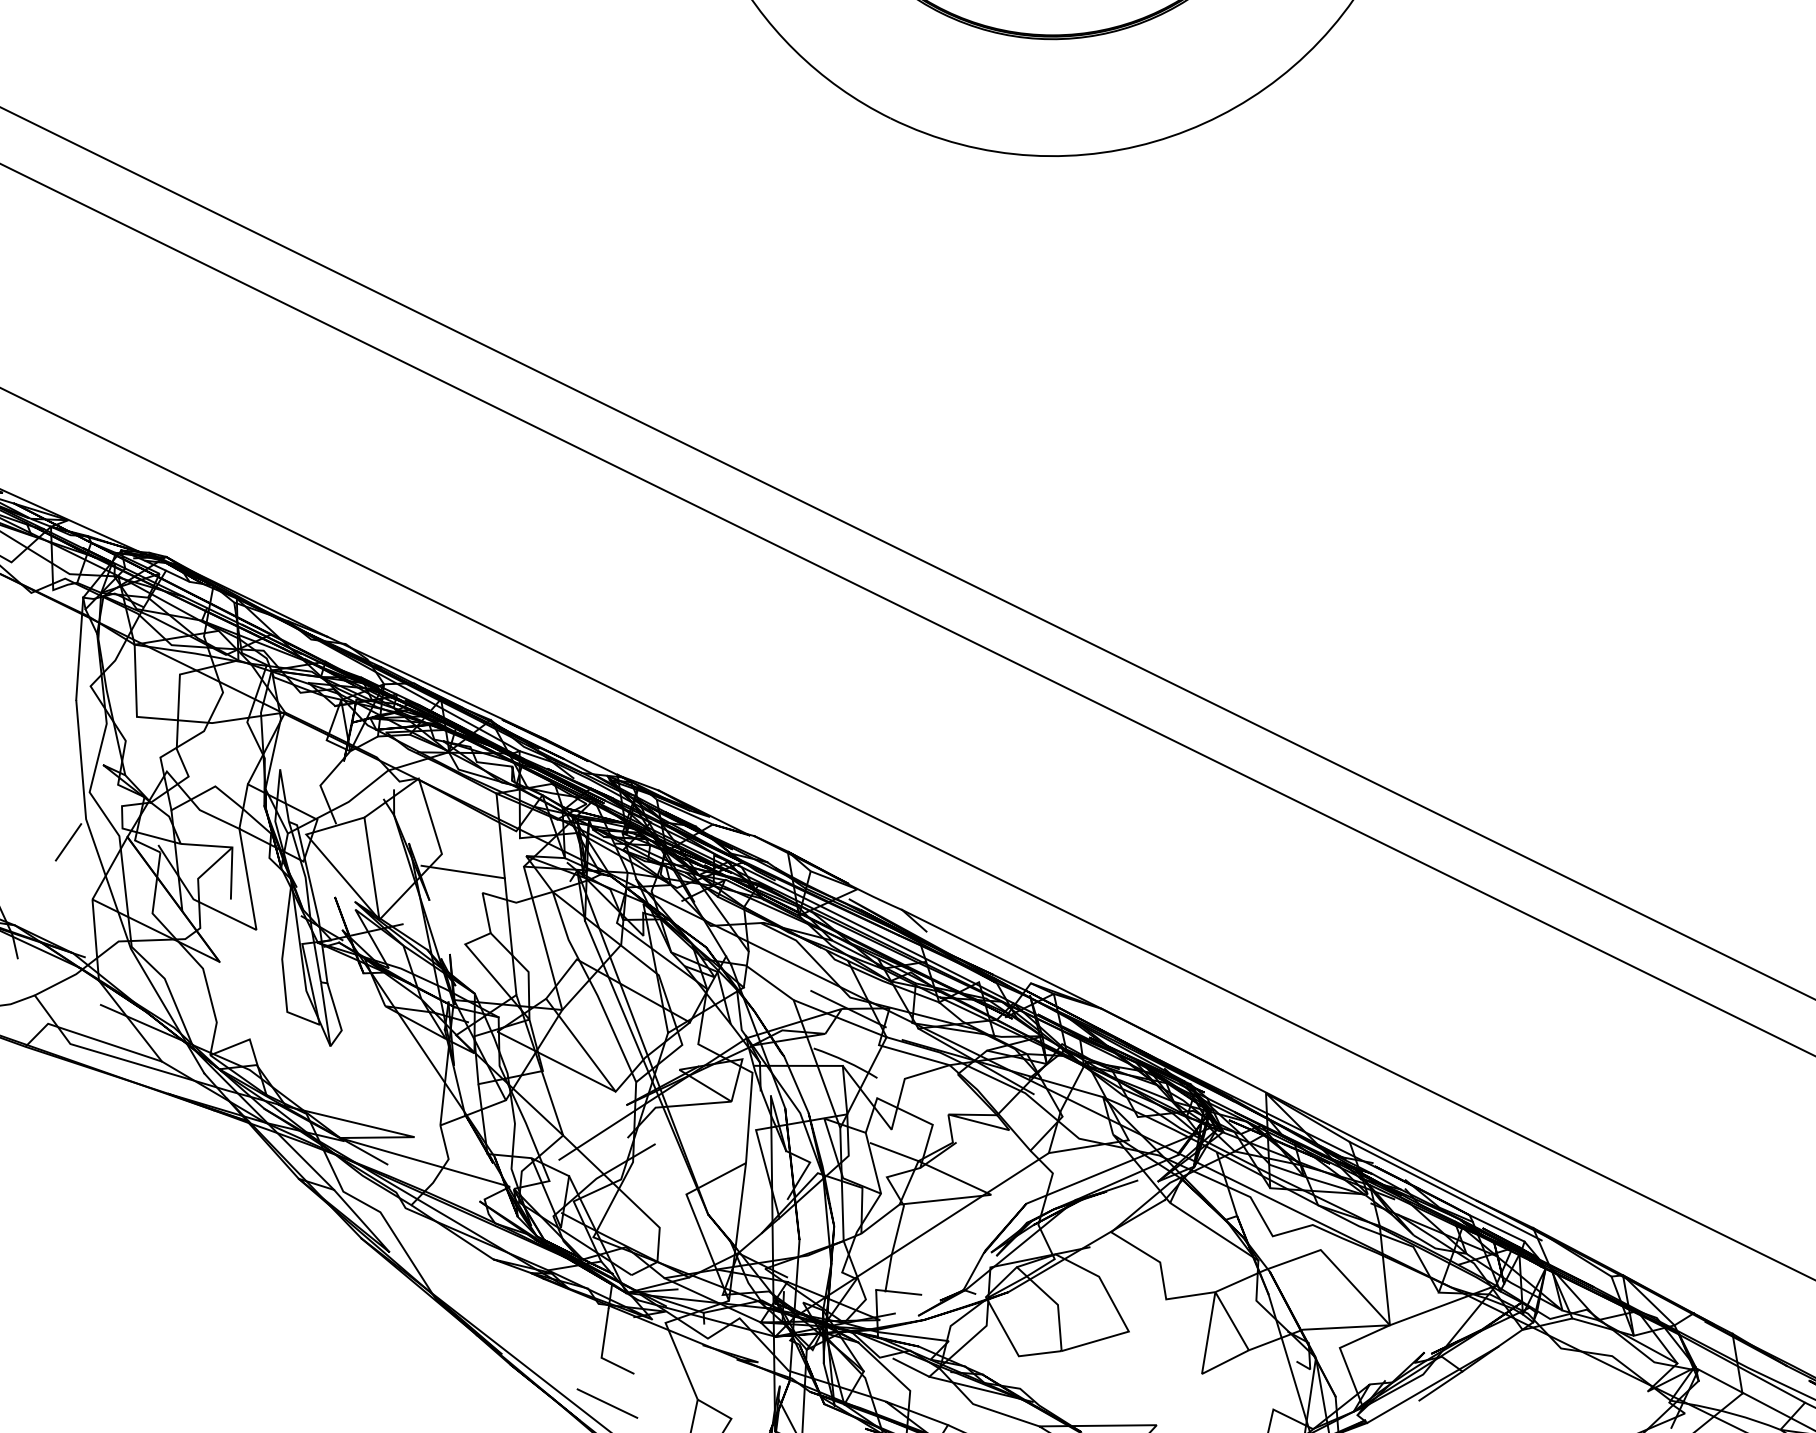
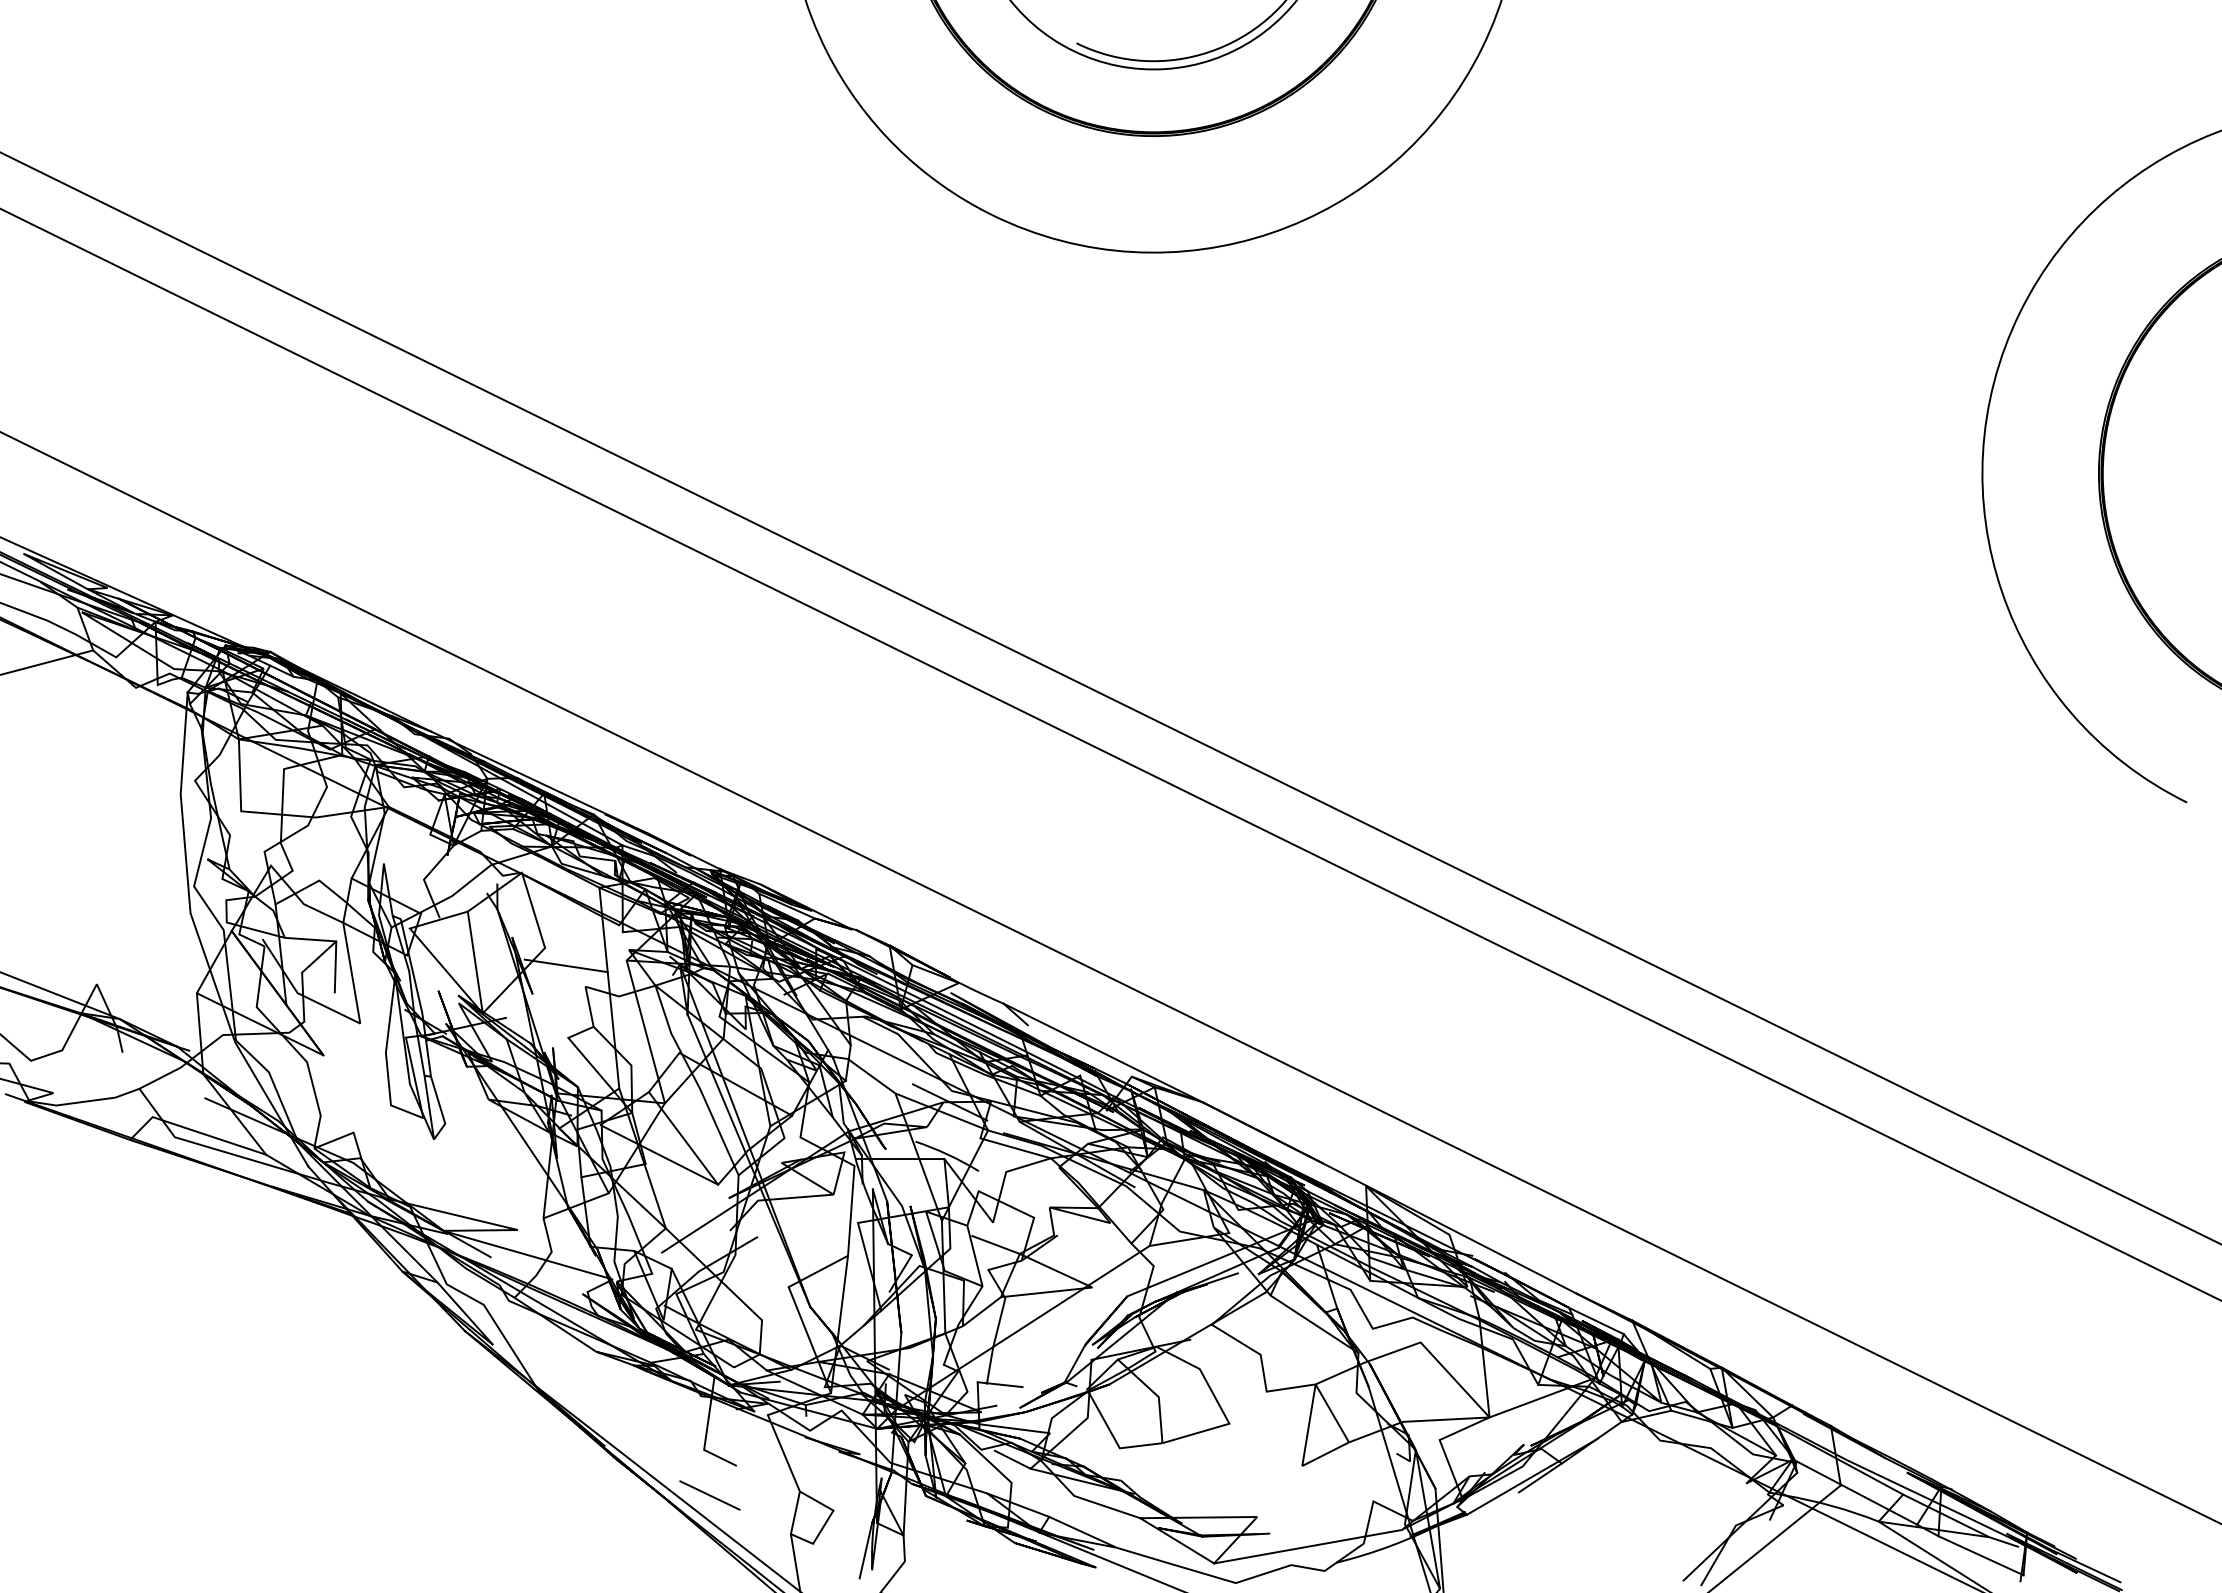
line: (68, 842) -> (172, 936), removed
line: (796, 1084) -> (898, 1177), removed
line: (1445, 1190) -> (1544, 1283), removed

